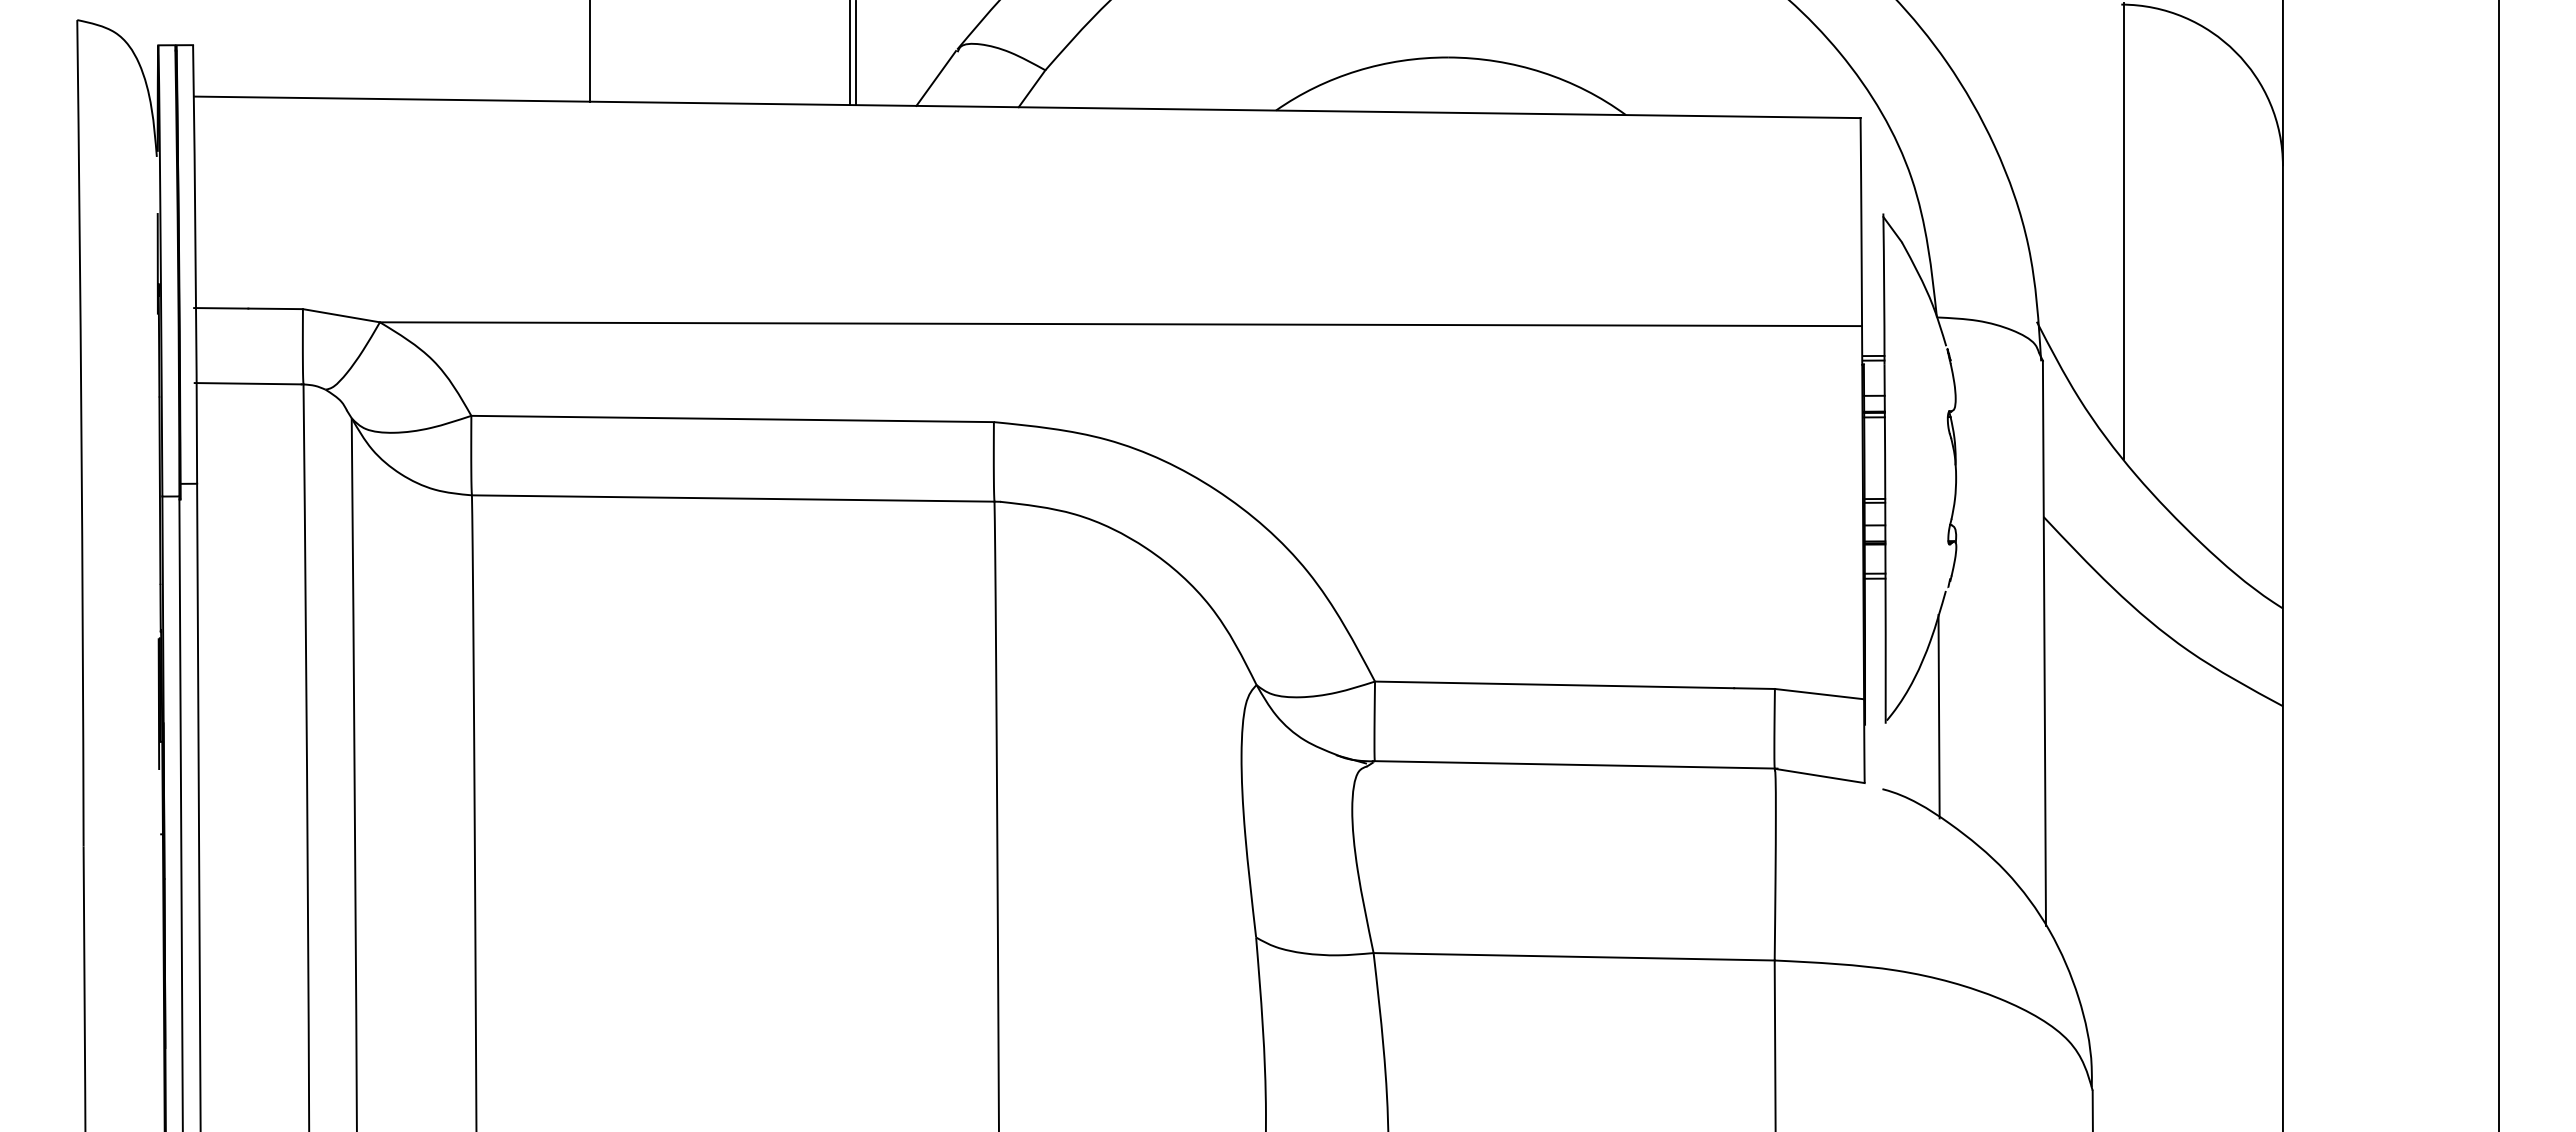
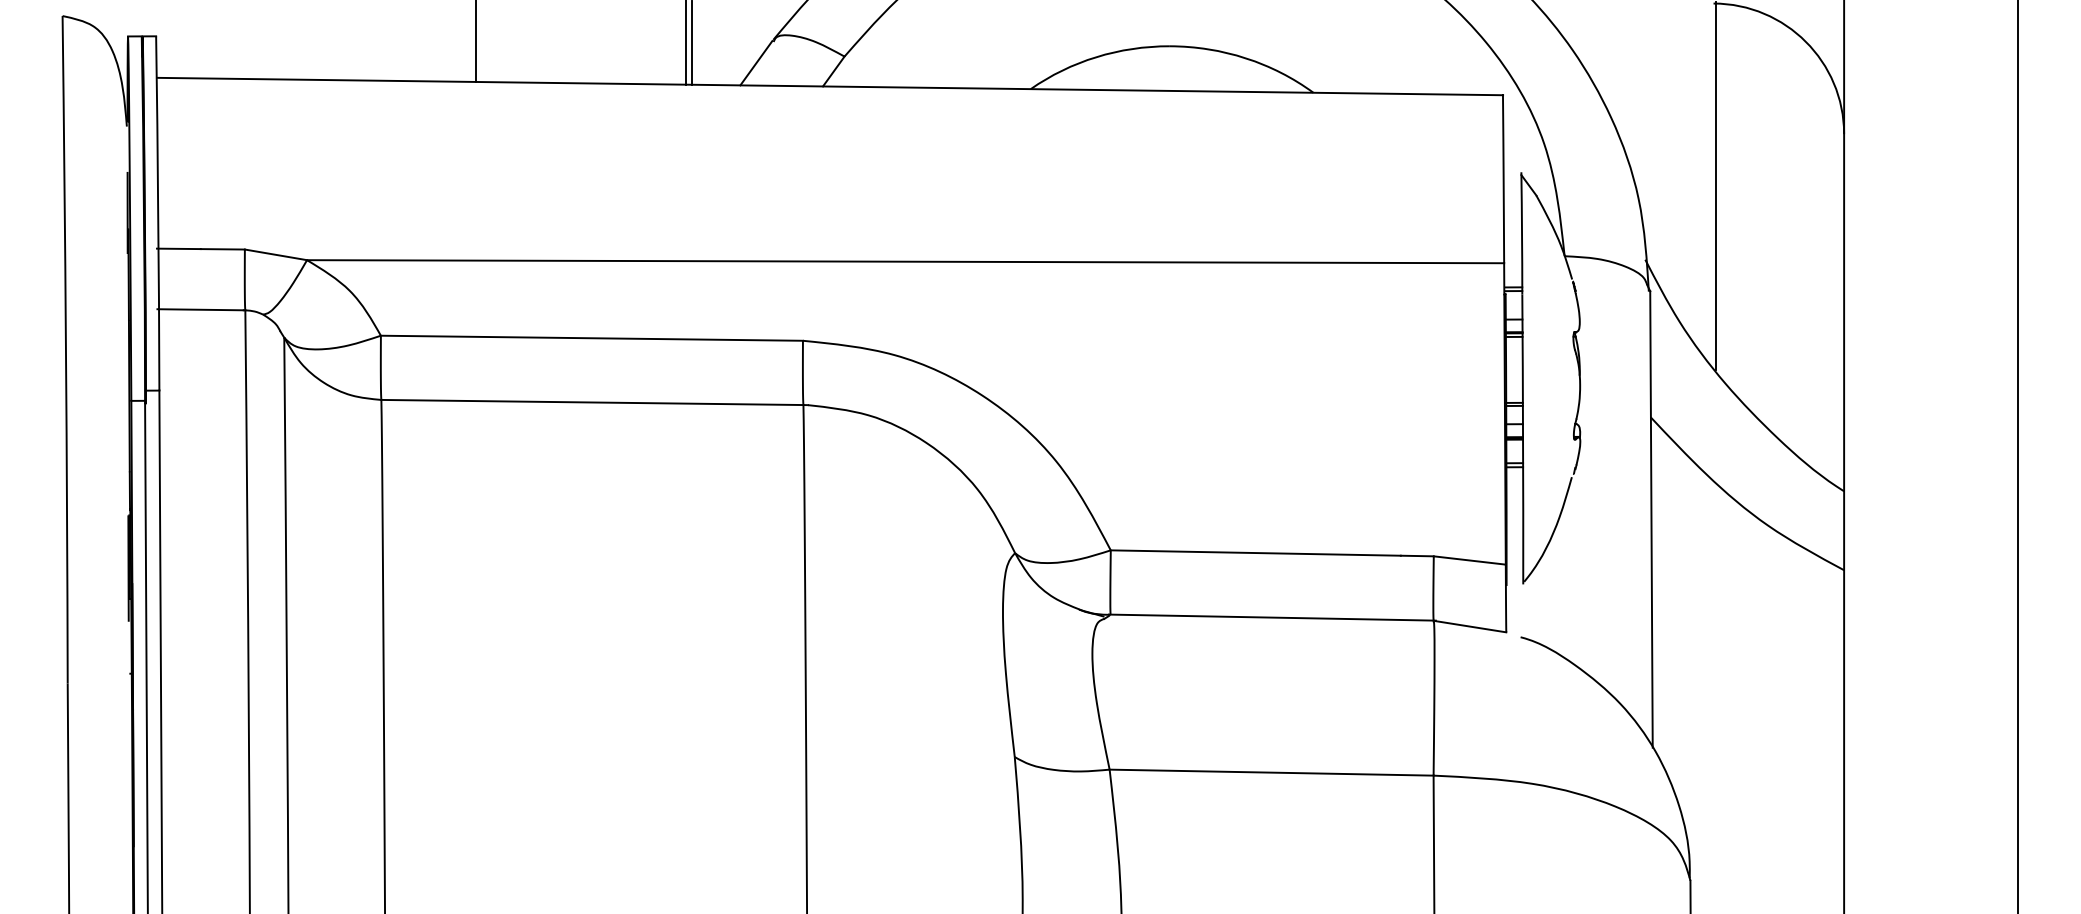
line: (1938, 716) -> (1565, 578), removed

